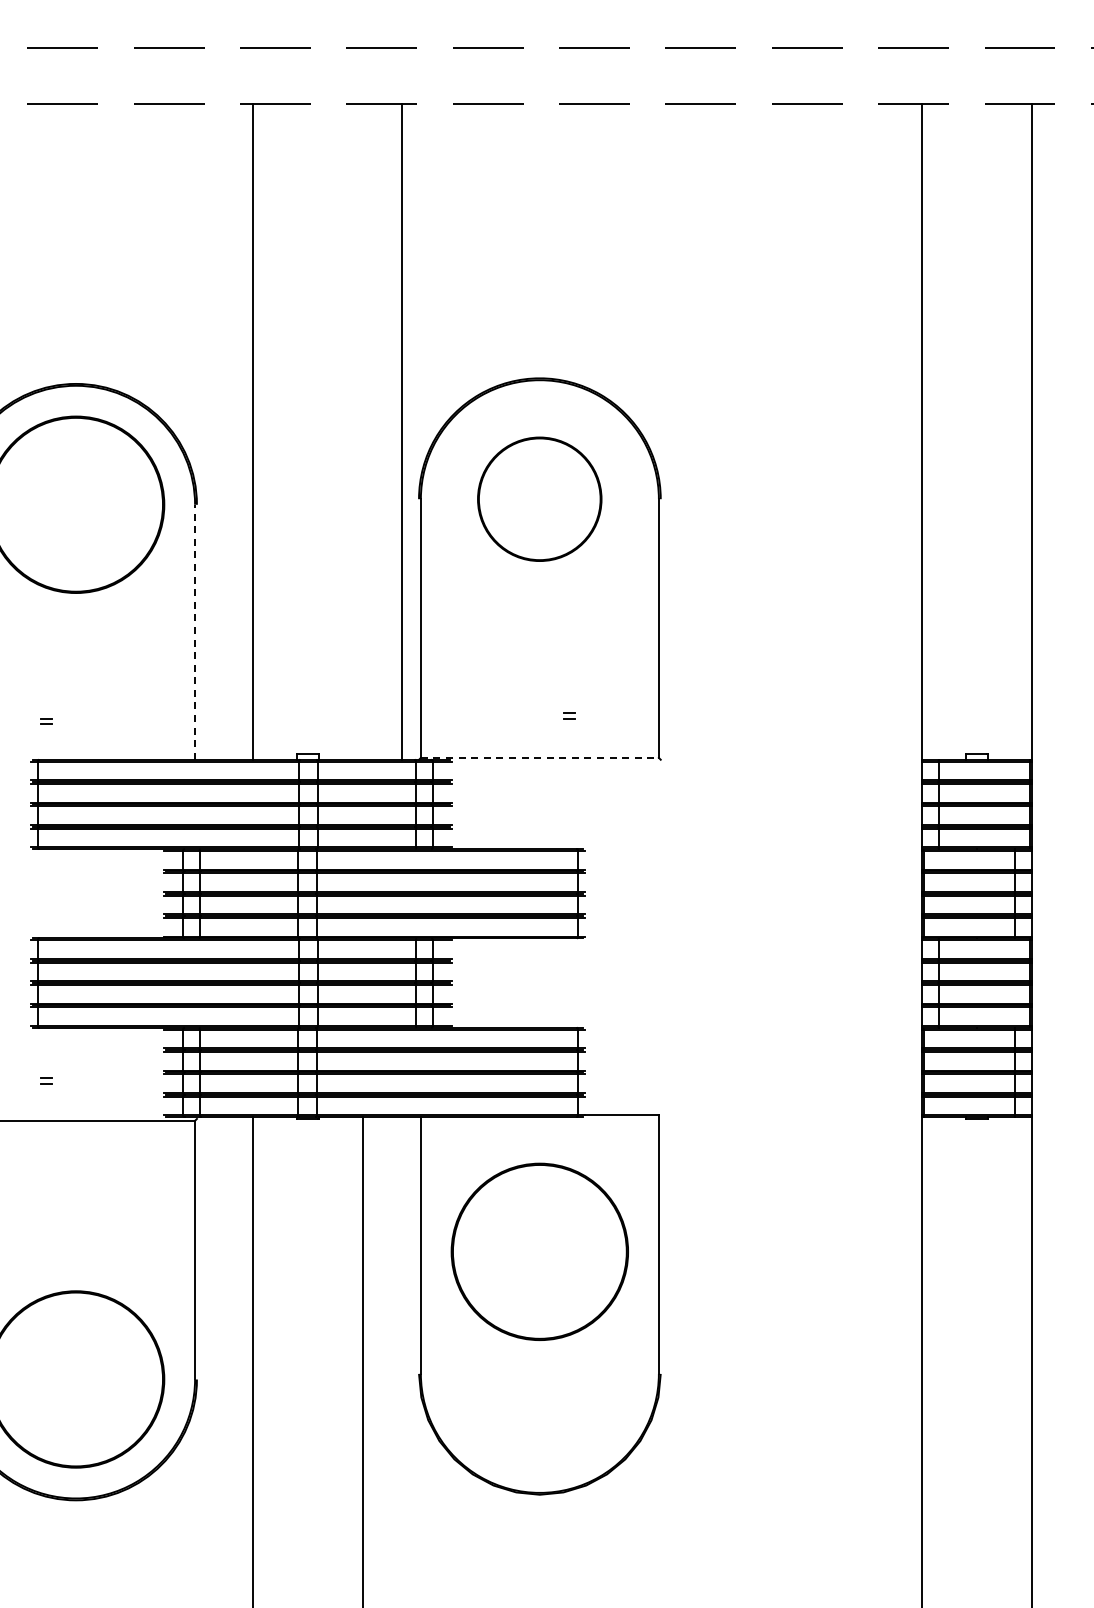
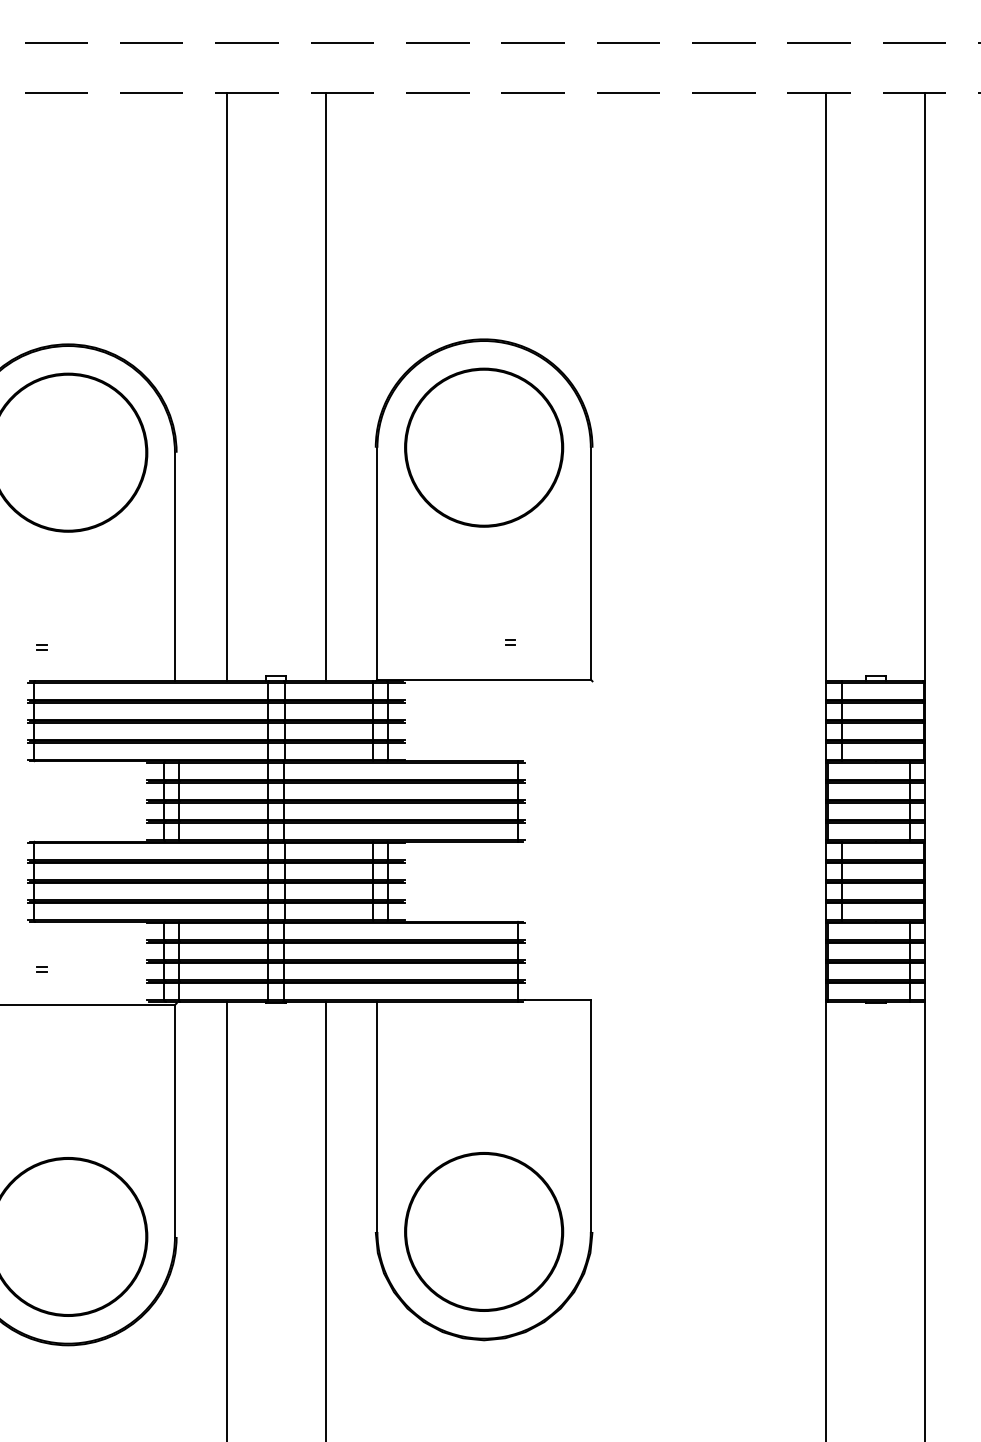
line: (402, 431) -> (325, 387), moved
part: (539, 499) -> (483, 447), size x1.43
line: (195, 631) -> (175, 566), dashed -> solid
line: (540, 757) -> (484, 679), dashed -> solid
part: (539, 1251) -> (483, 1231), moved

